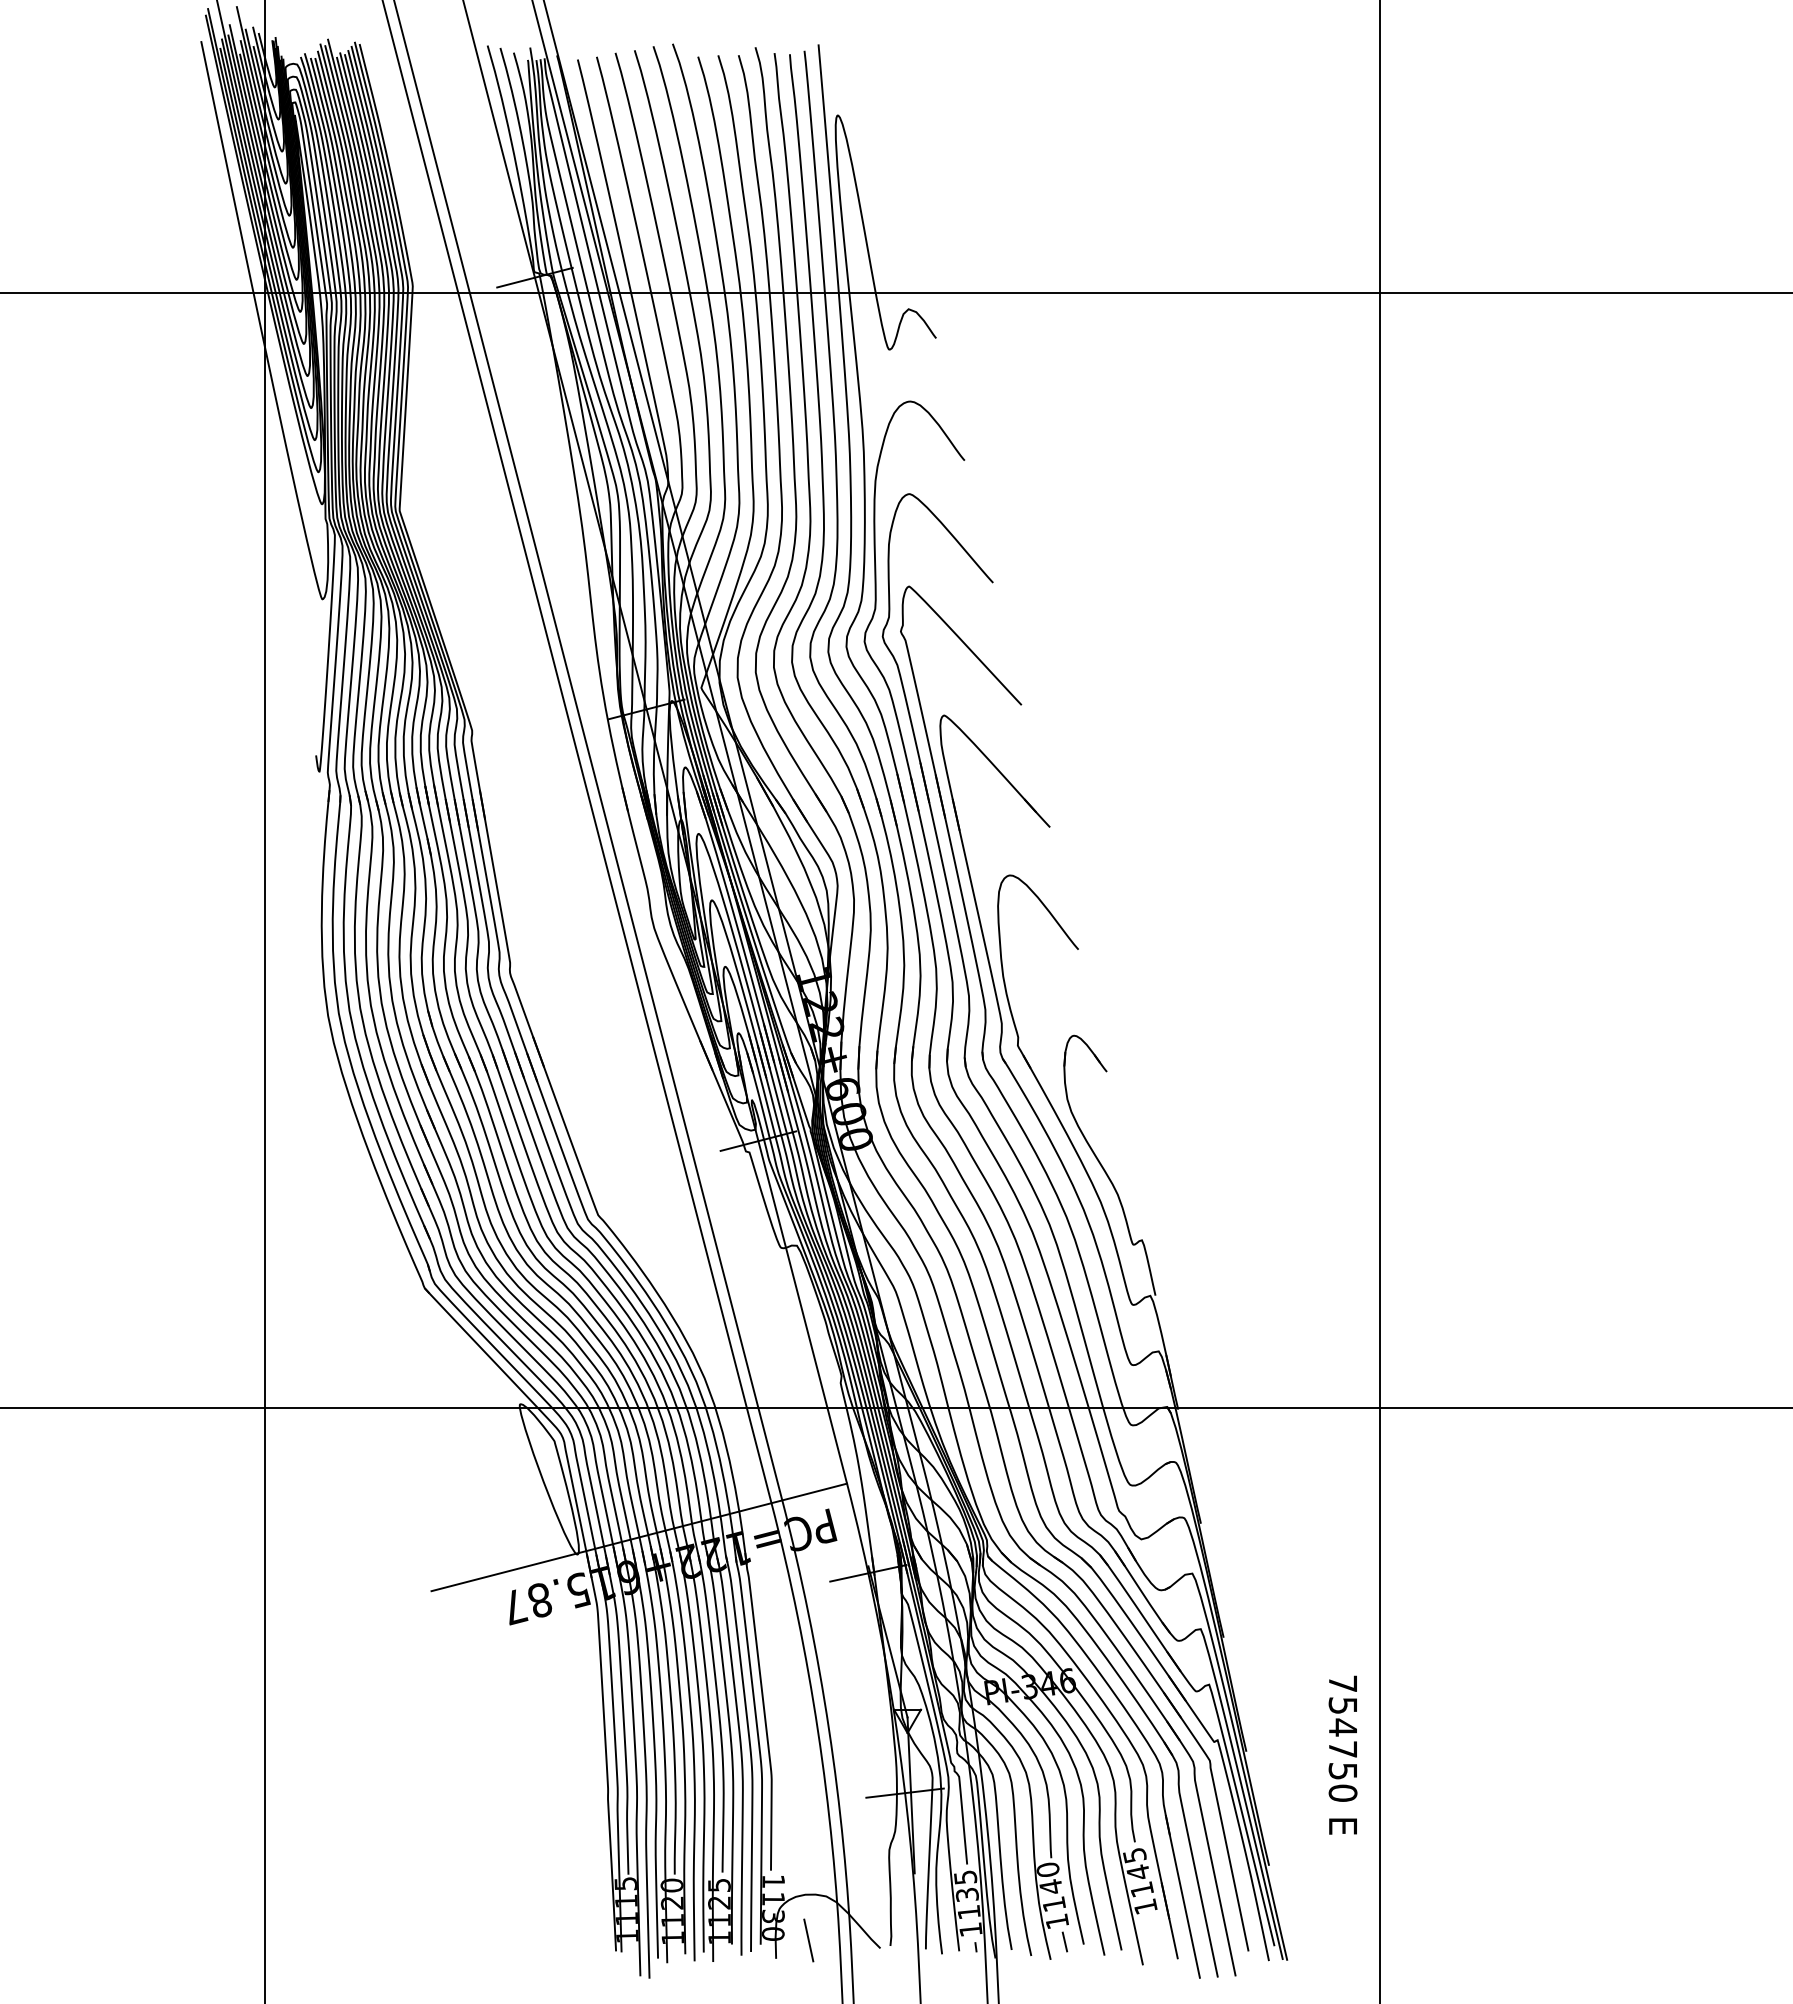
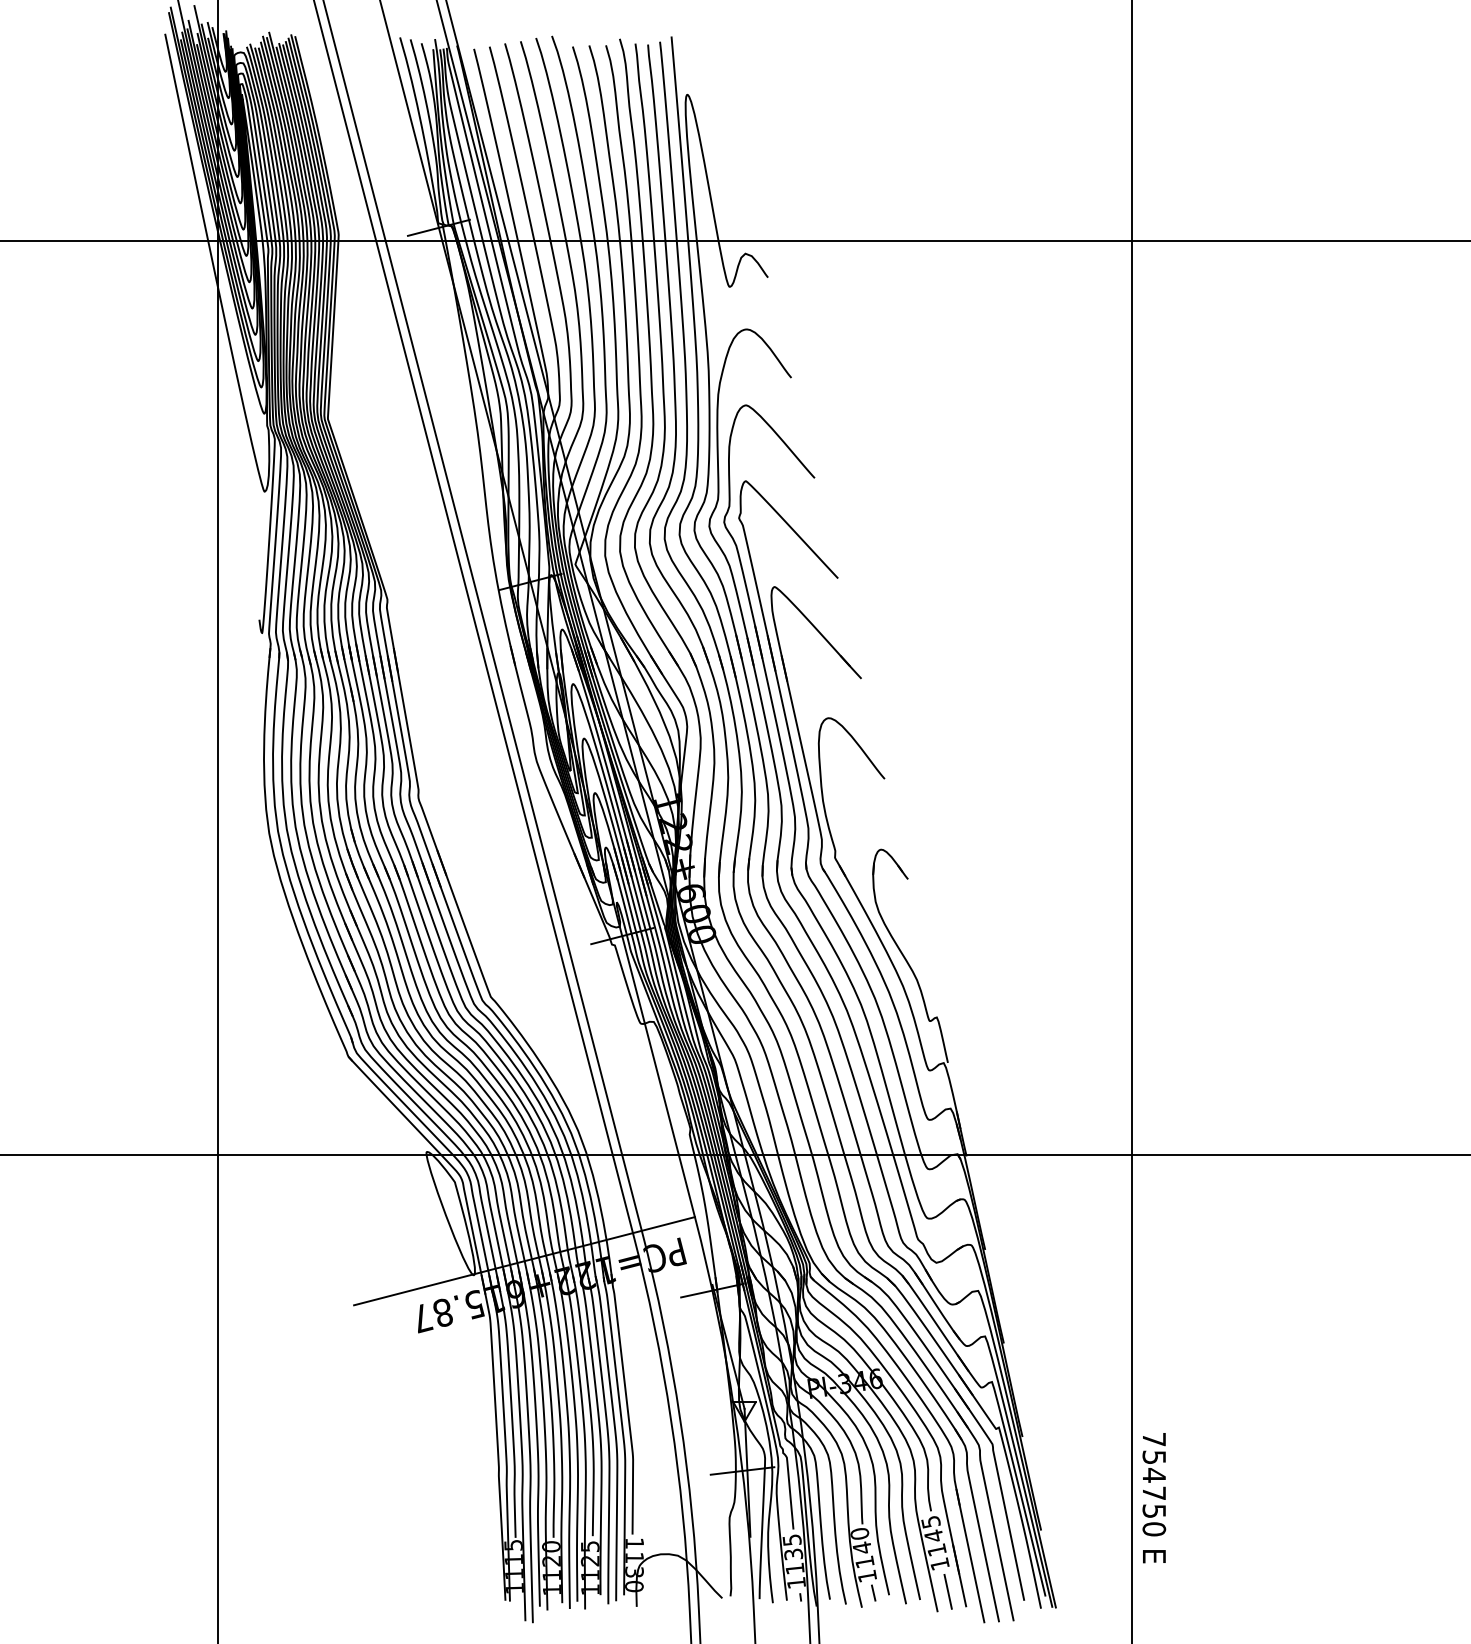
text: (1342, 1754) -> (1153, 1497), moved
line: (808, 1940) -> (947, 1591), moved

